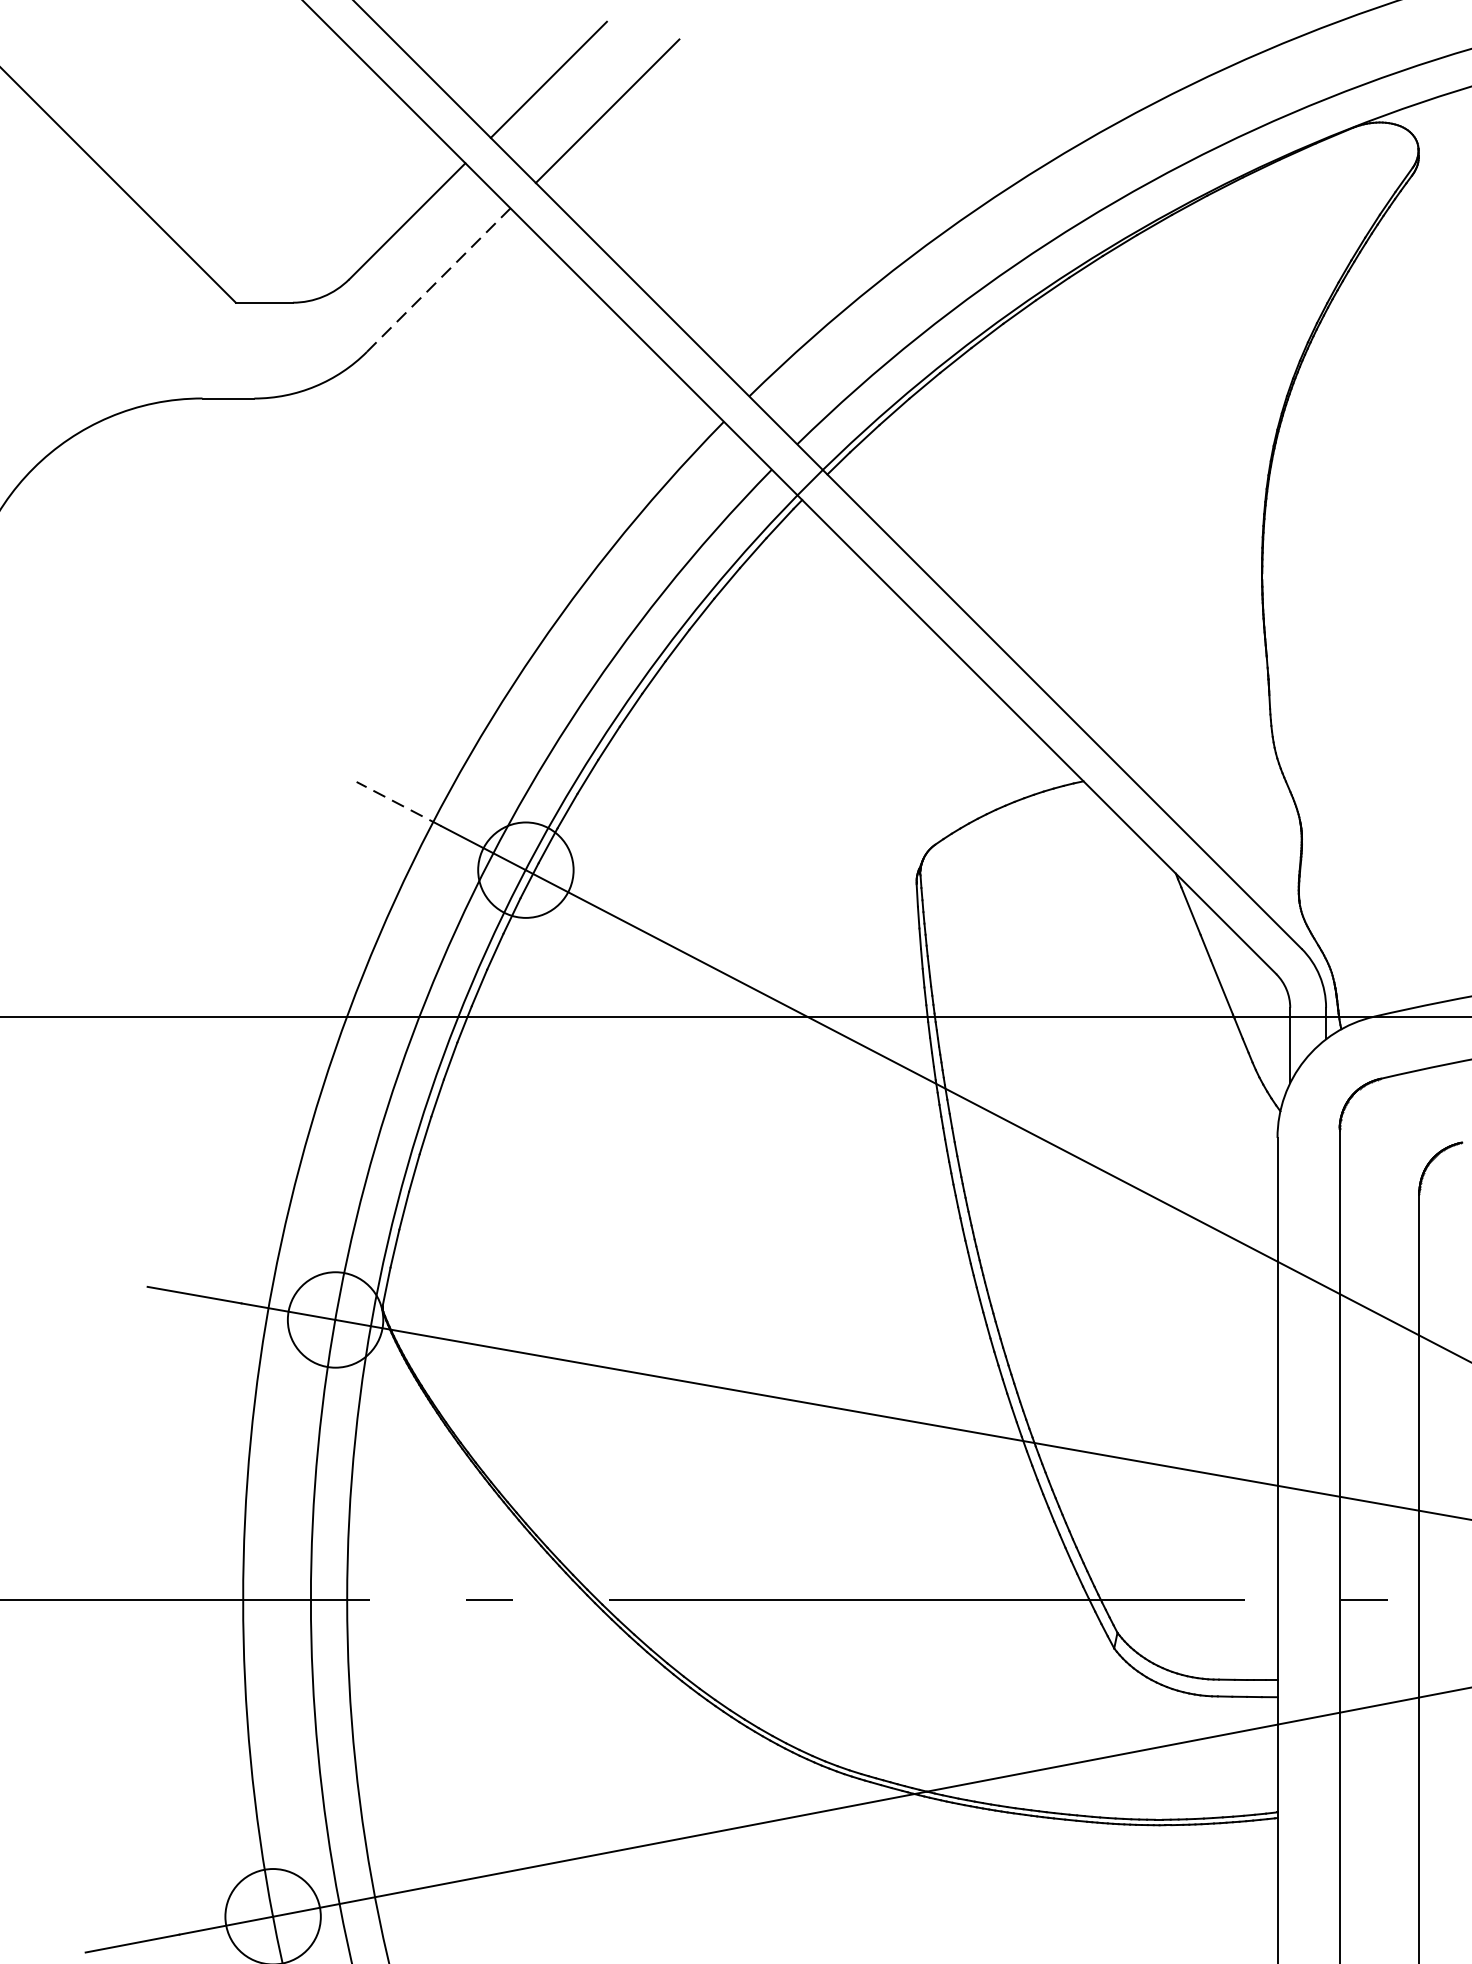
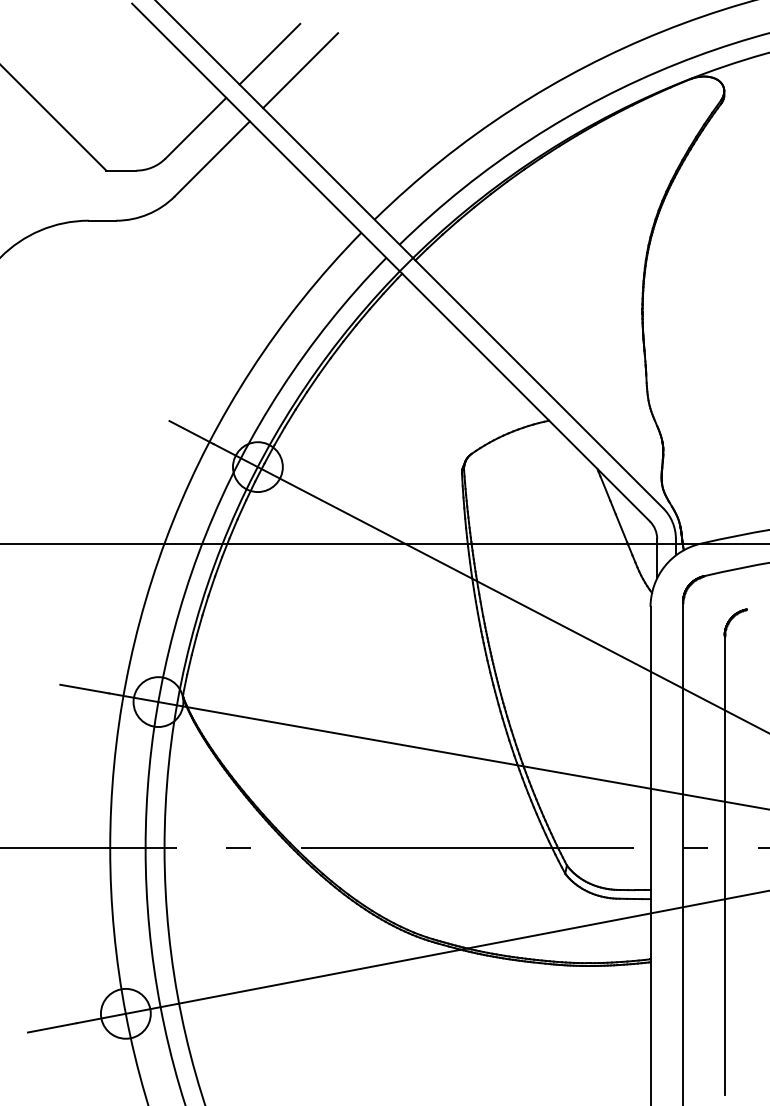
line: (438, 281) -> (212, 159), dashed -> solid
line: (398, 803) -> (191, 432), dashed -> solid

